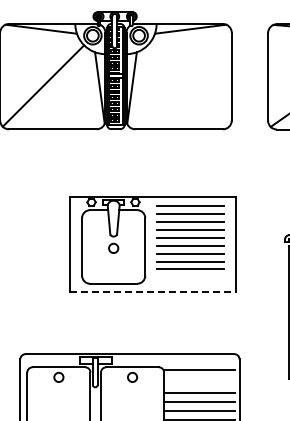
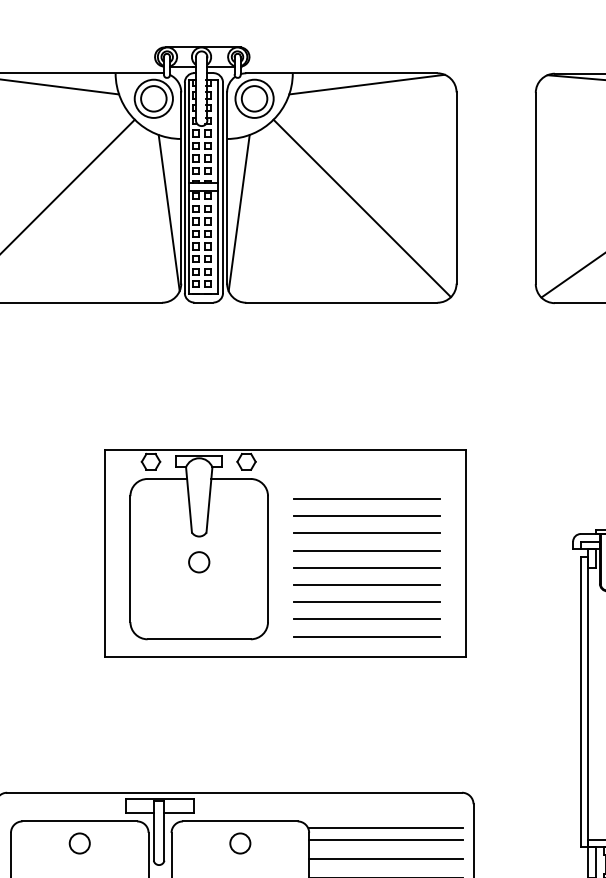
line: (188, 85) -> (362, 207), added
part: (190, 237) -> (366, 566), moved
line: (153, 291) -> (285, 656), dashed -> solid
line: (199, 375) -> (386, 839), added
line: (199, 384) -> (386, 858), added

